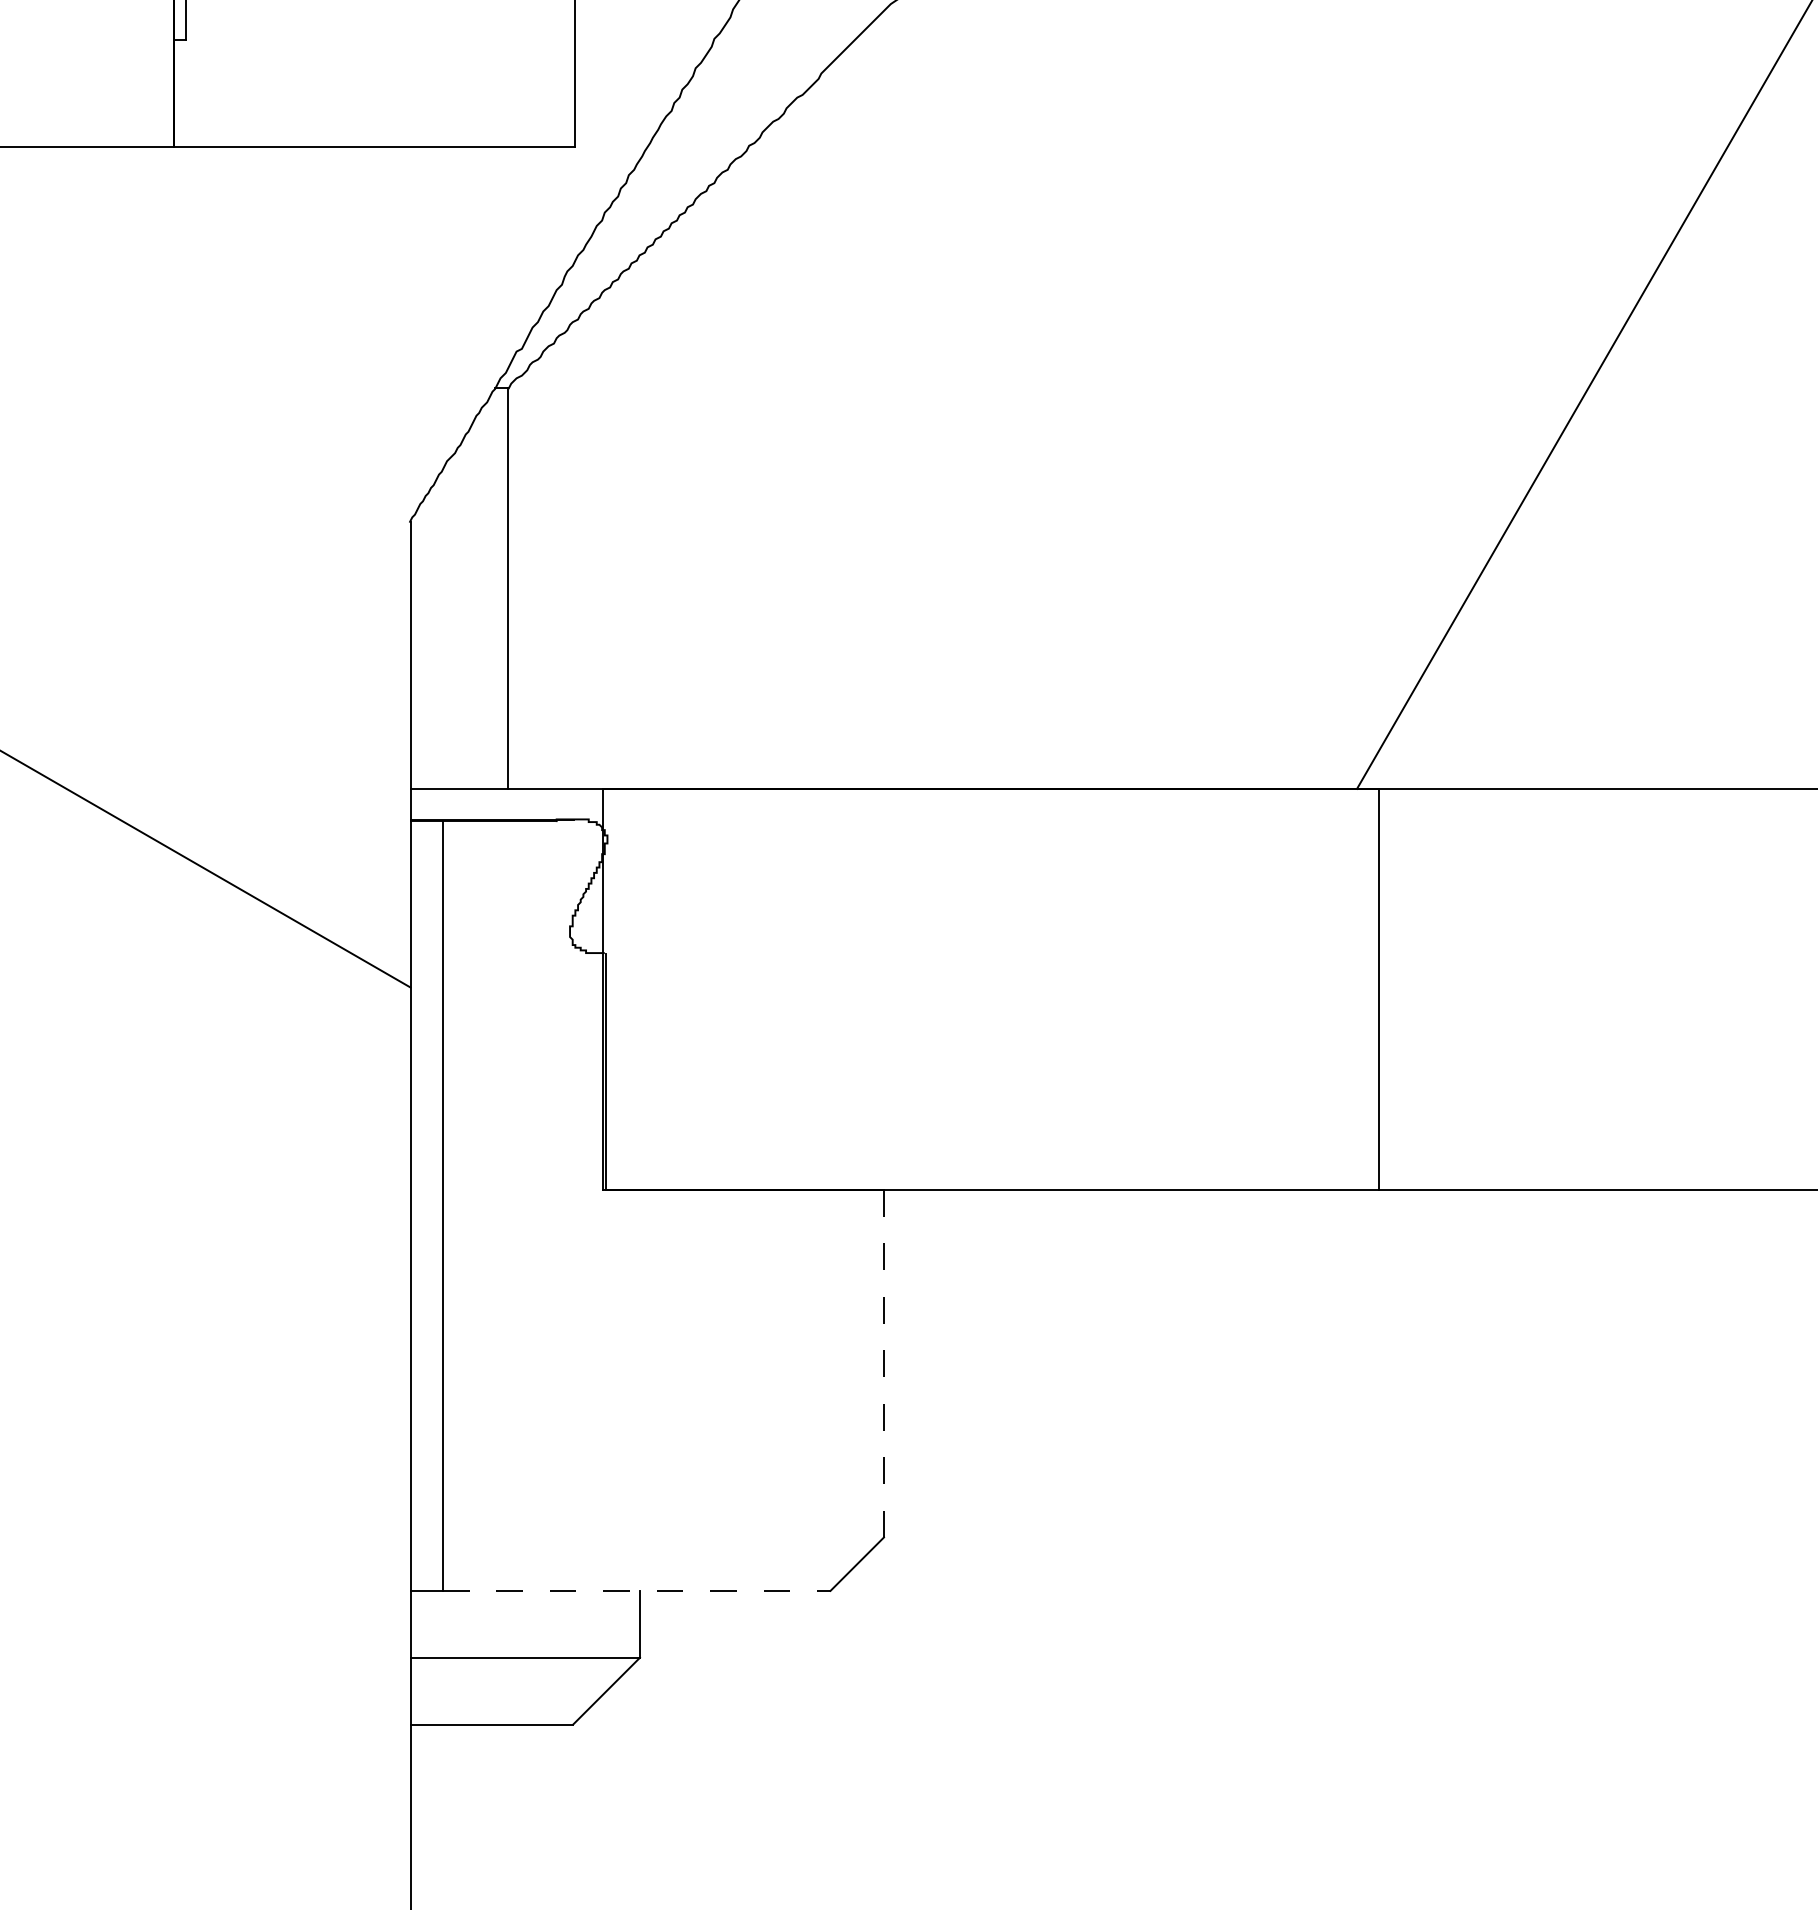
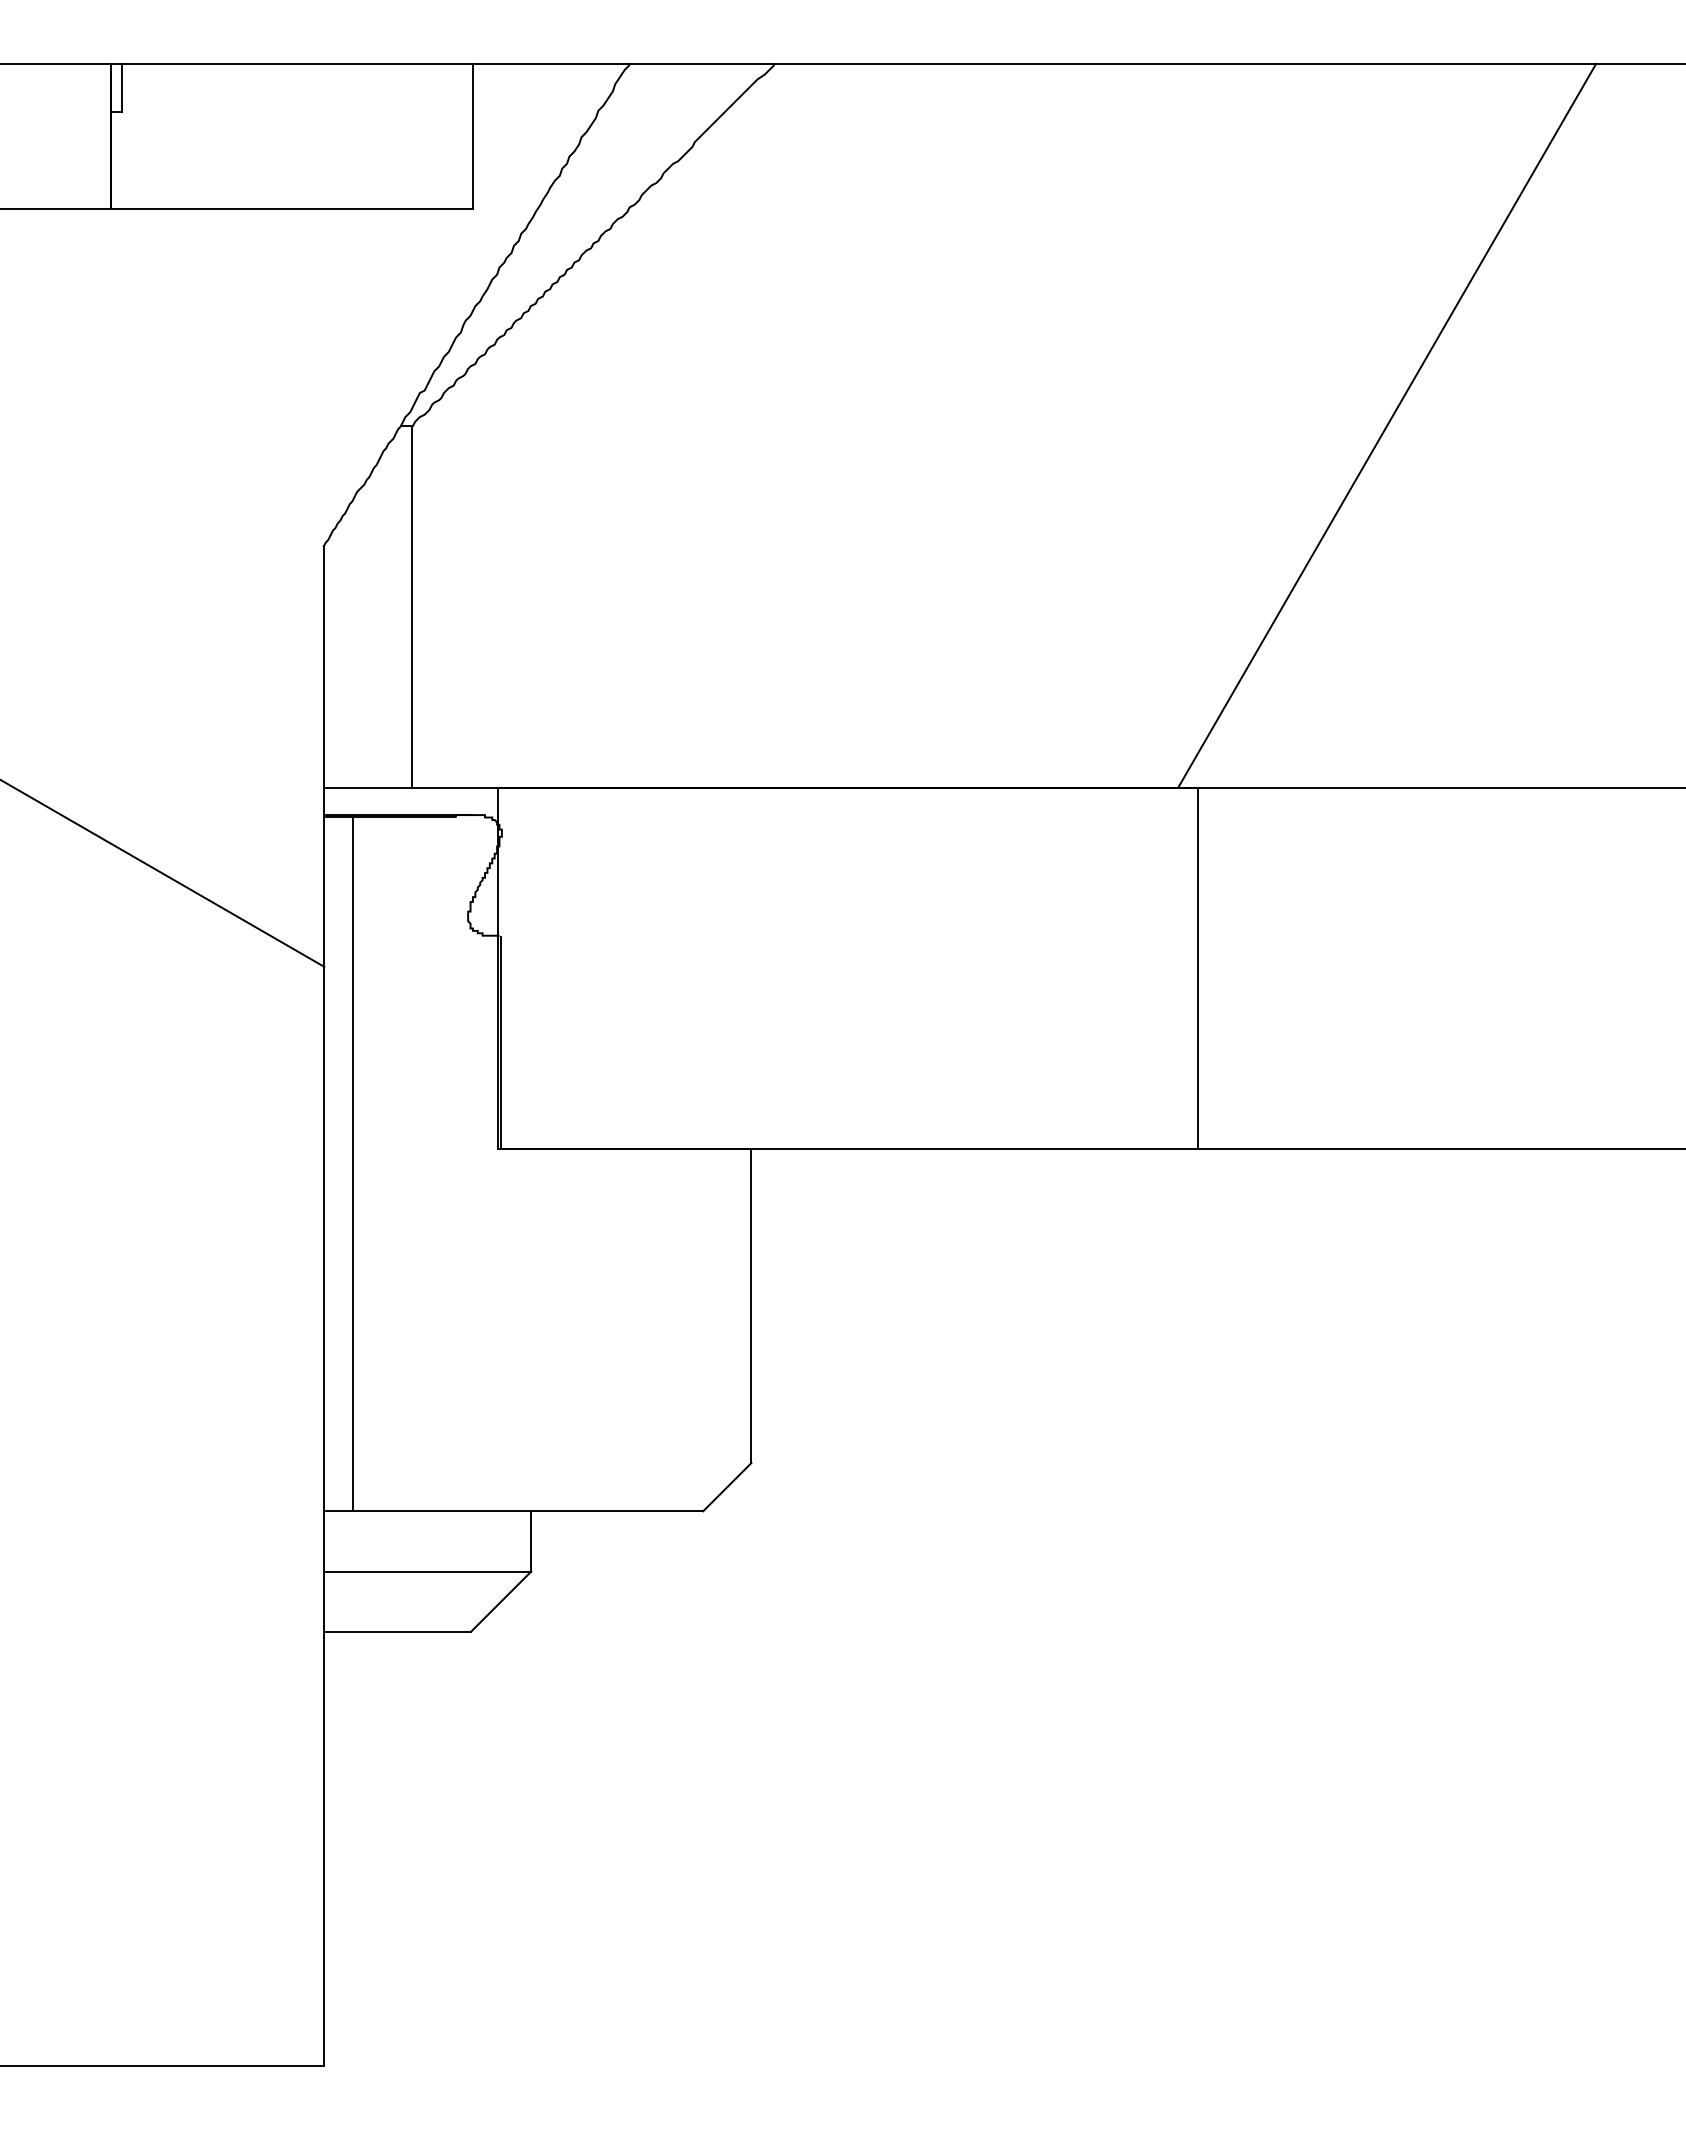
line: (884, 1363) -> (751, 1306), dashed -> solid
line: (636, 1591) -> (528, 1511), dashed -> solid

